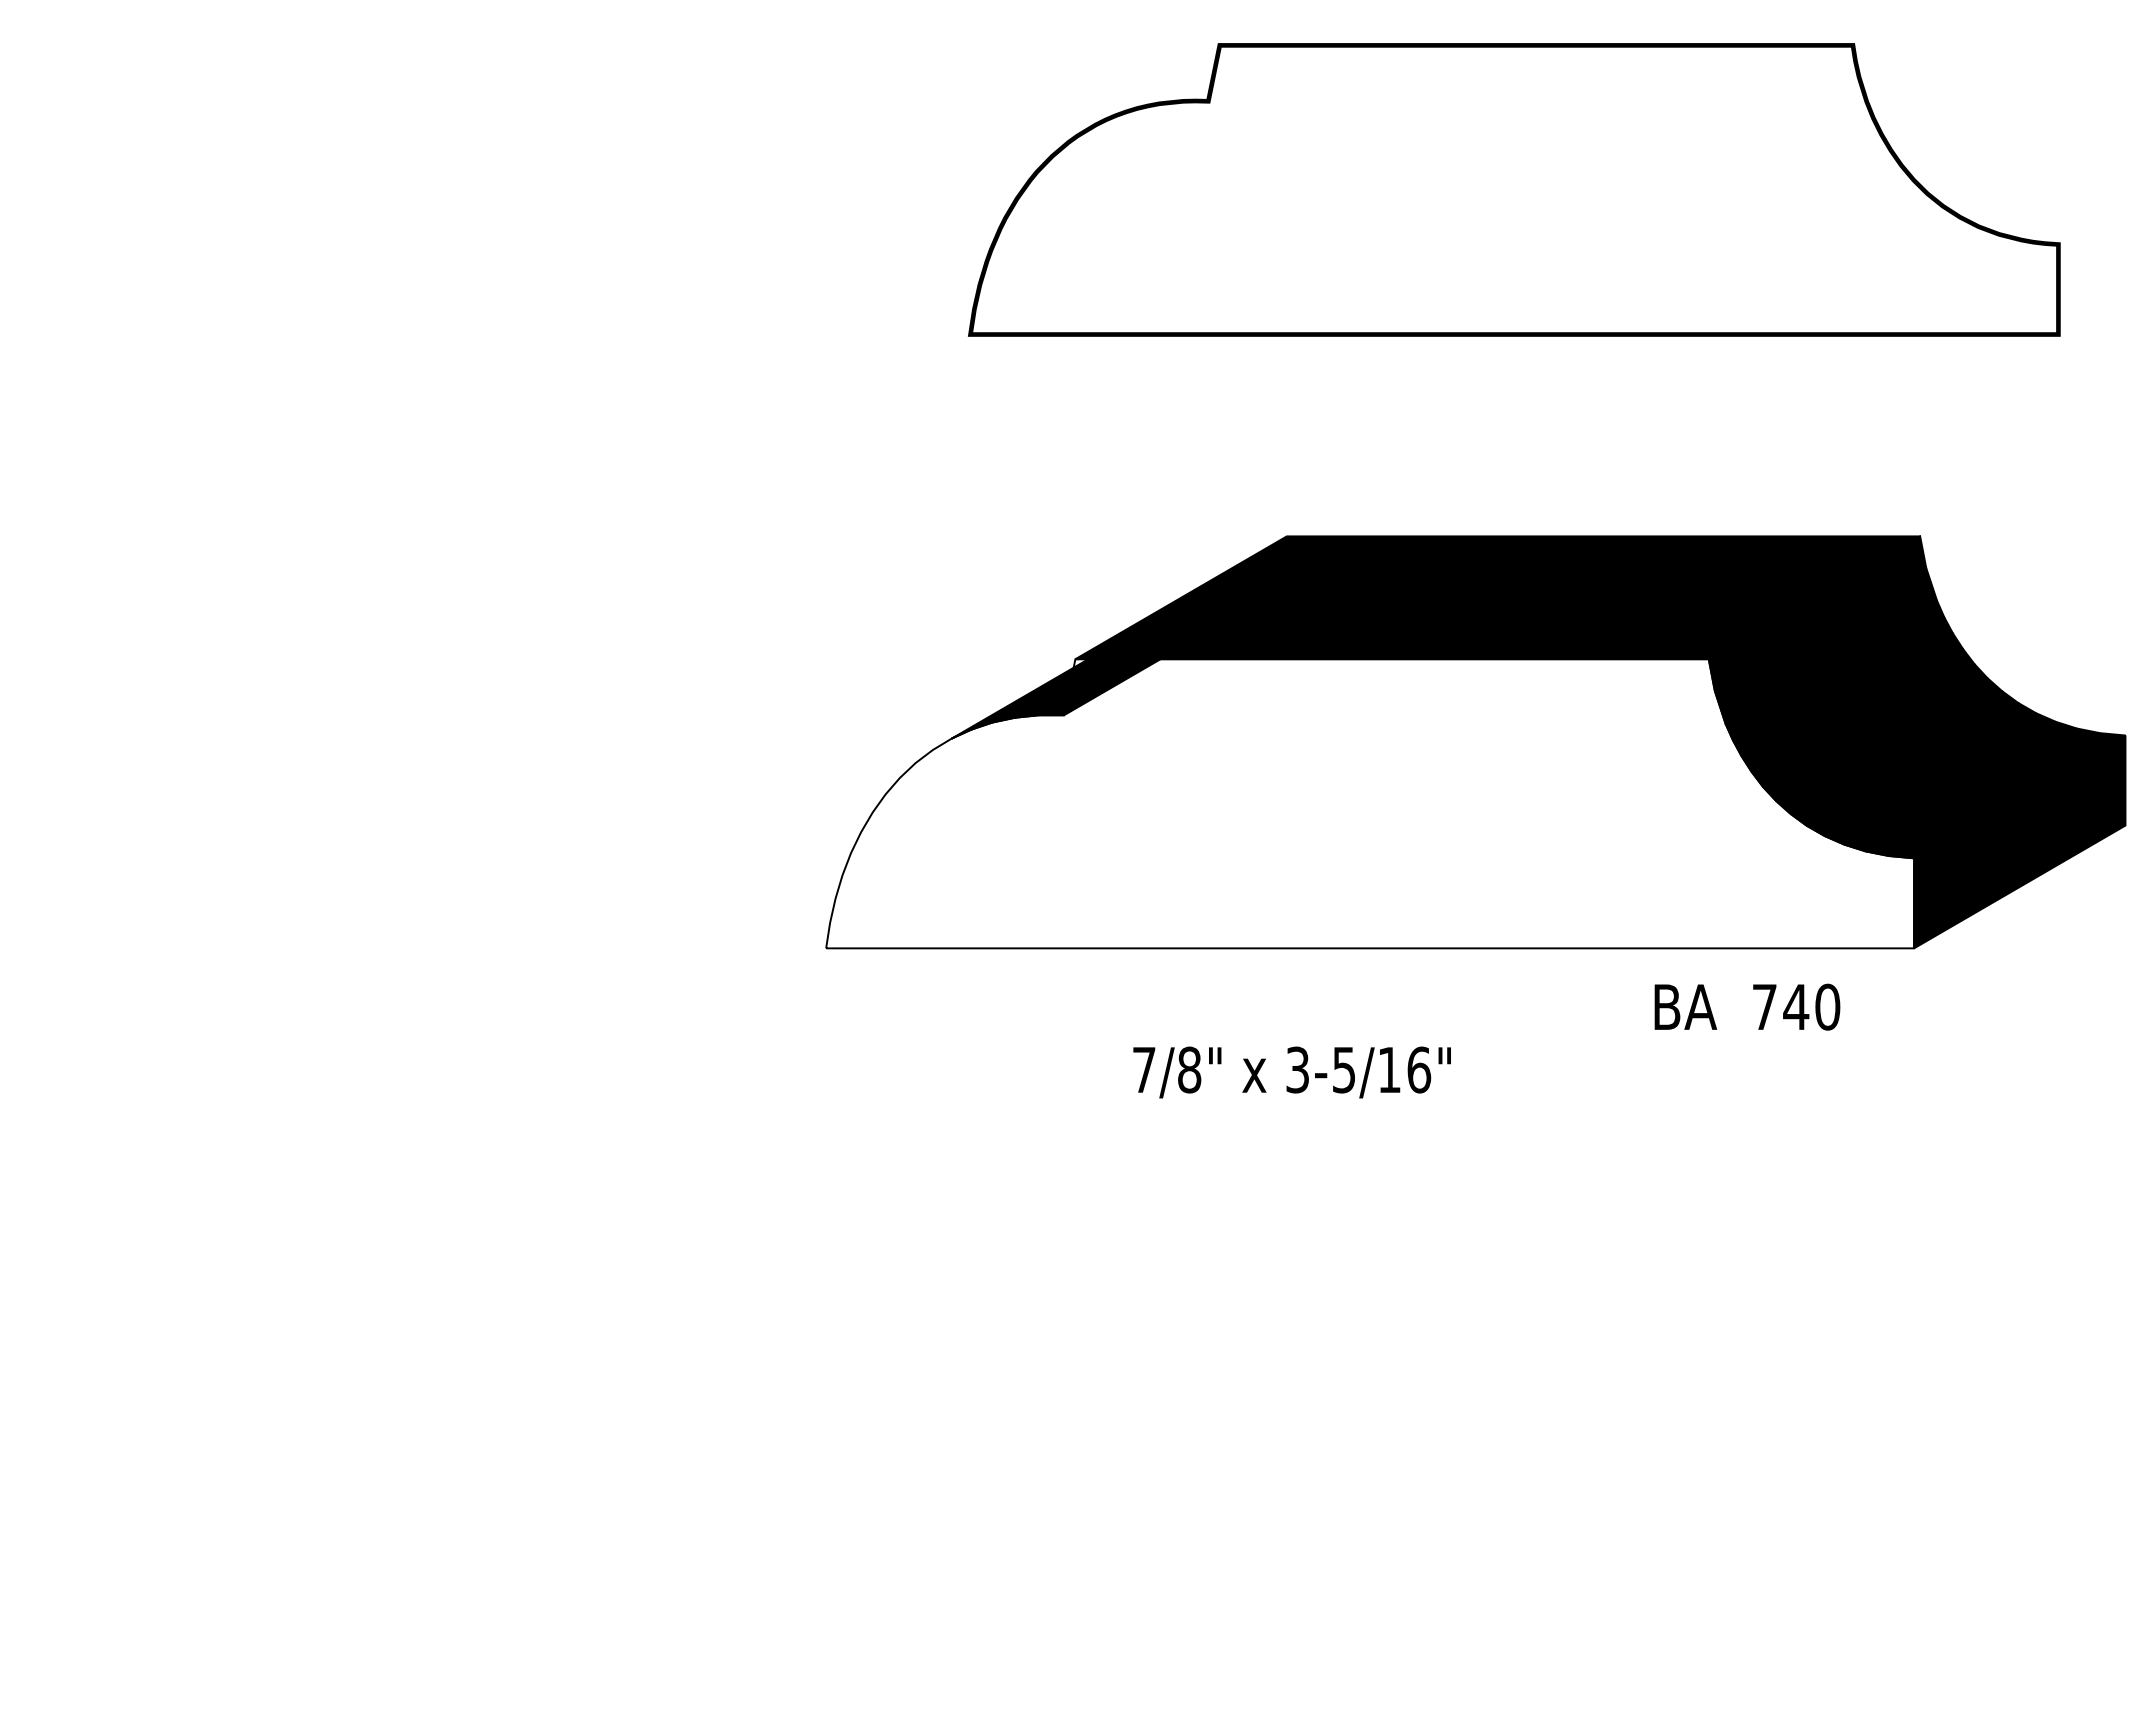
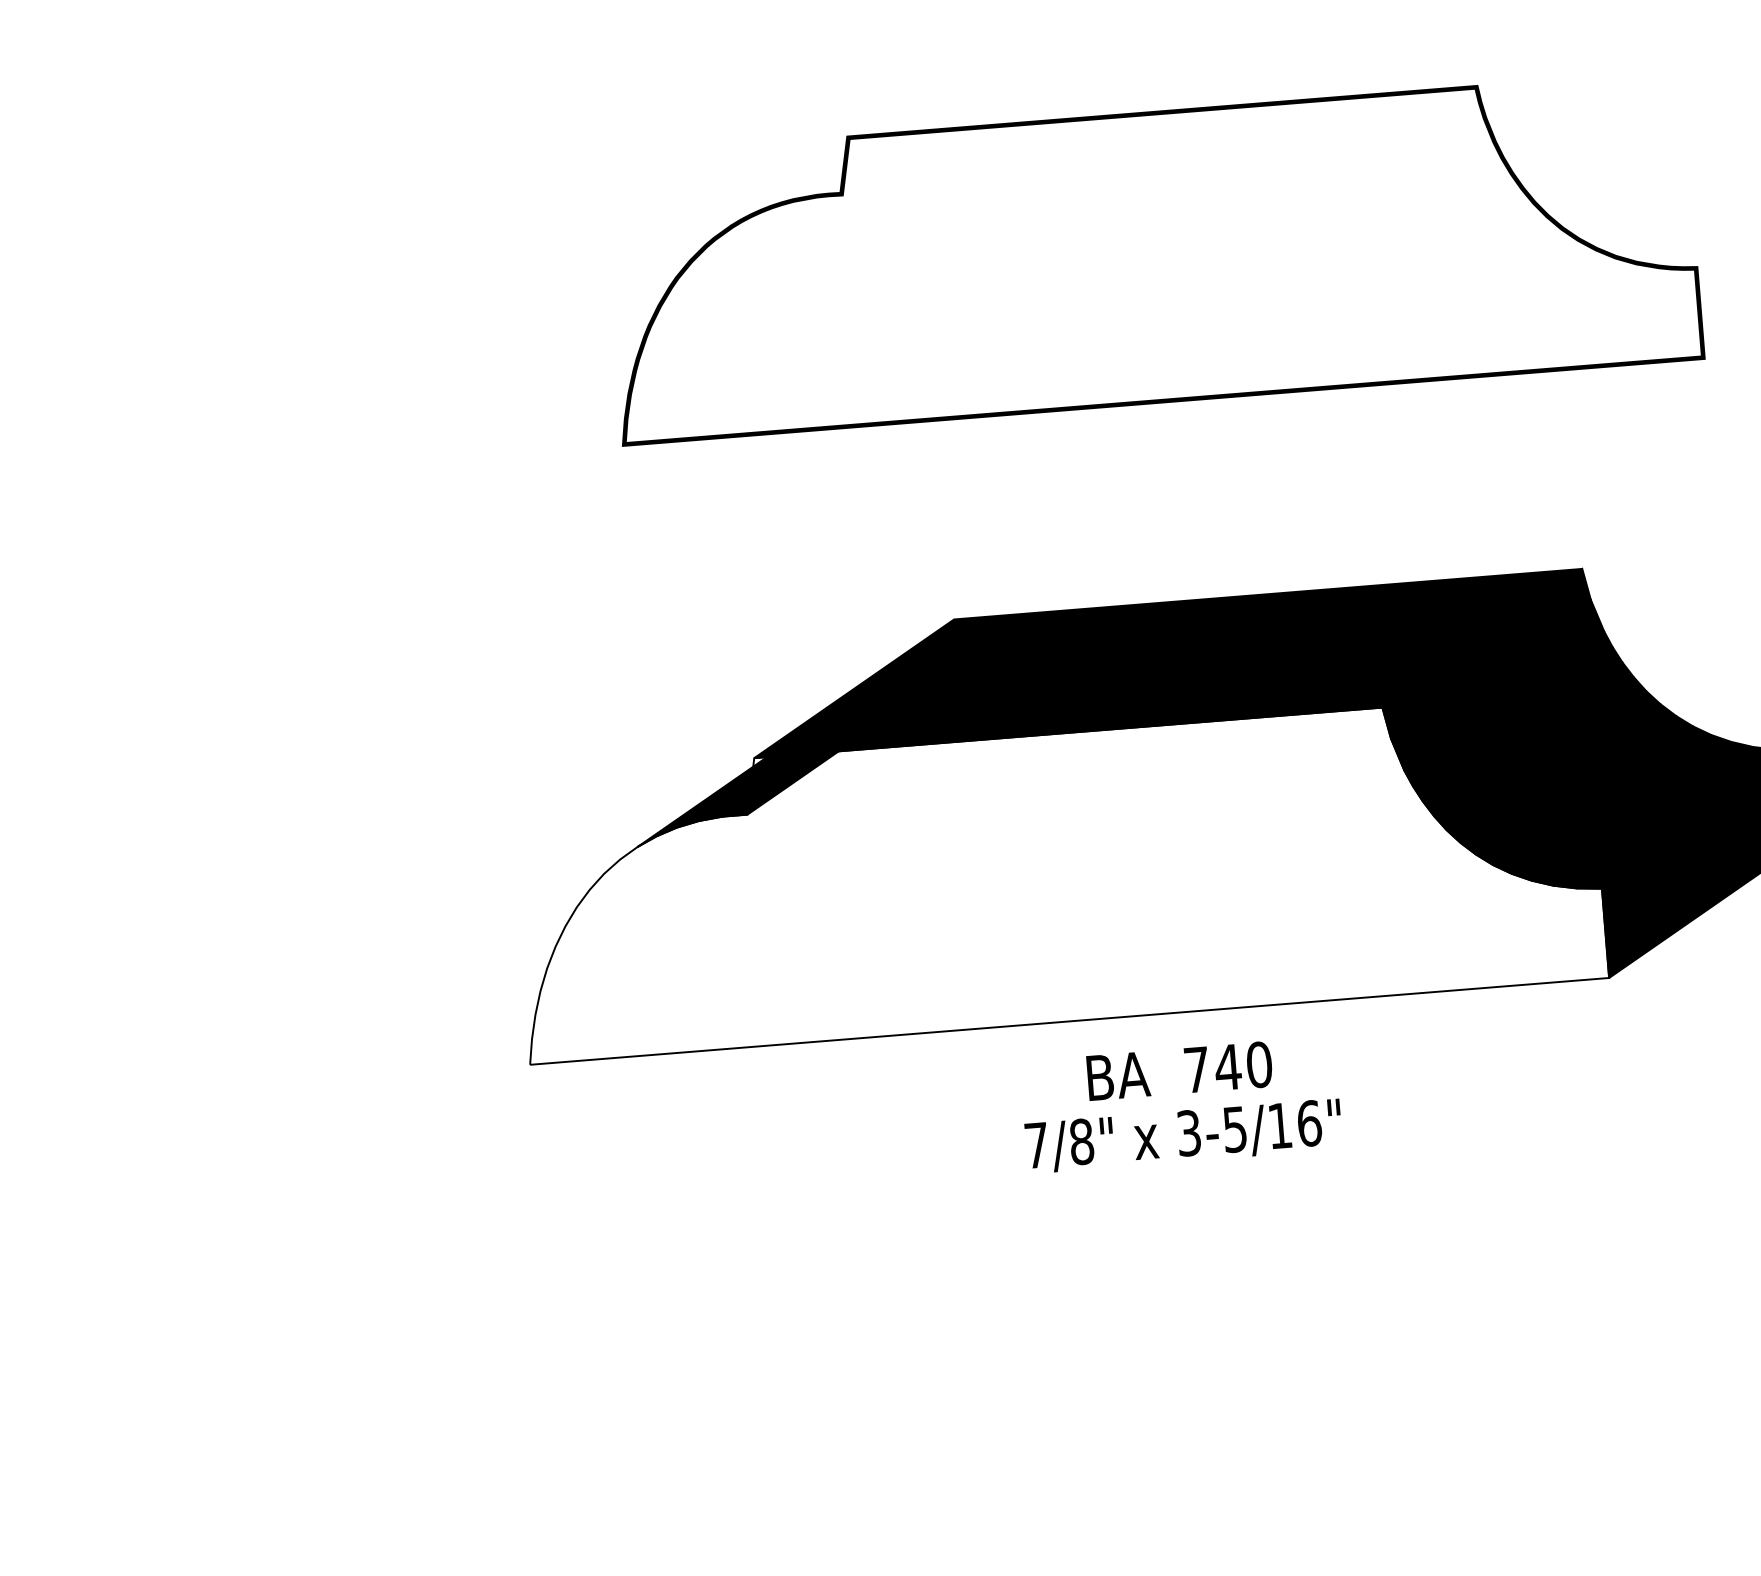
text: (1747, 1006) -> (1179, 1070), moved
text: (1291, 1072) -> (1183, 1136), moved

